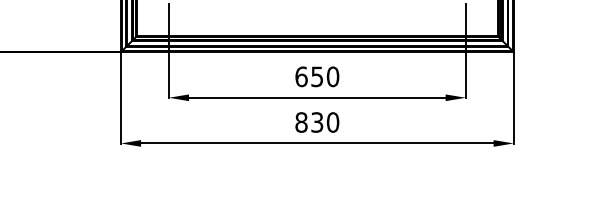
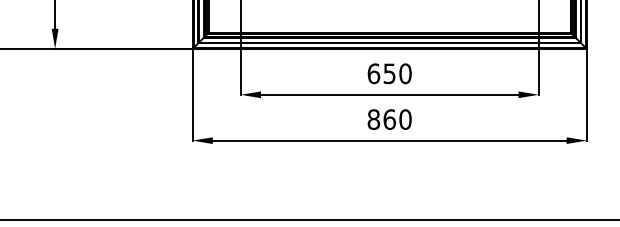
text: (317, 122) -> (389, 119), 830 -> 860

